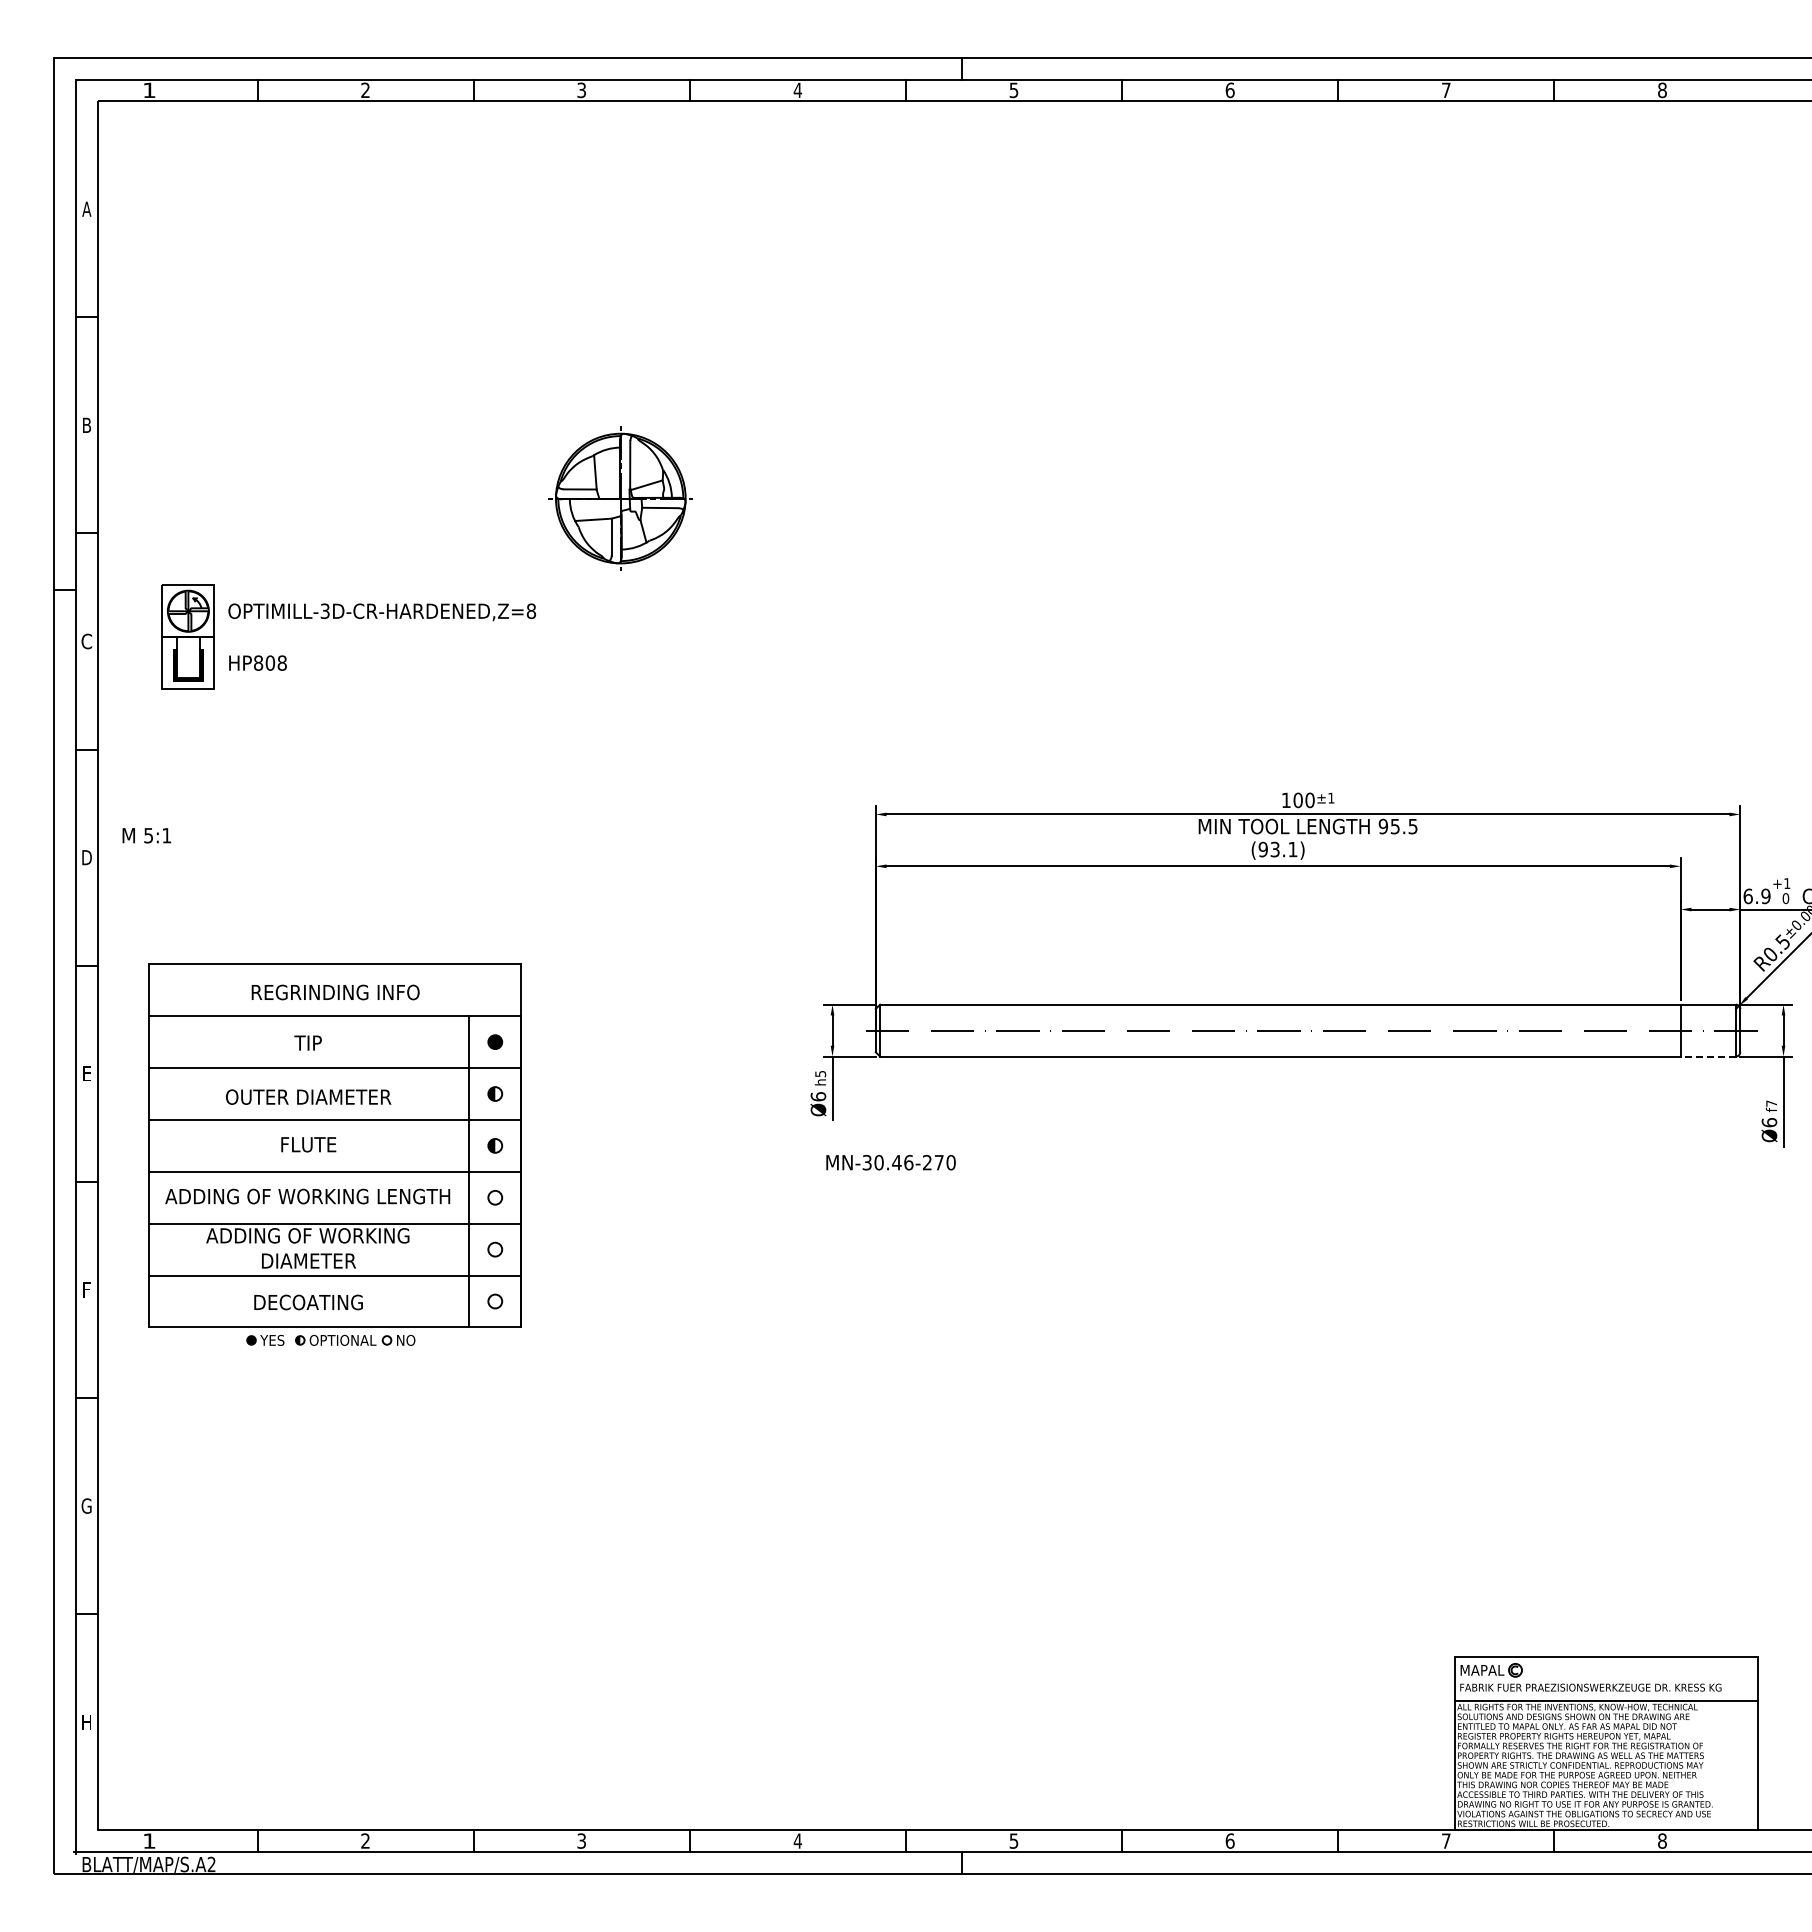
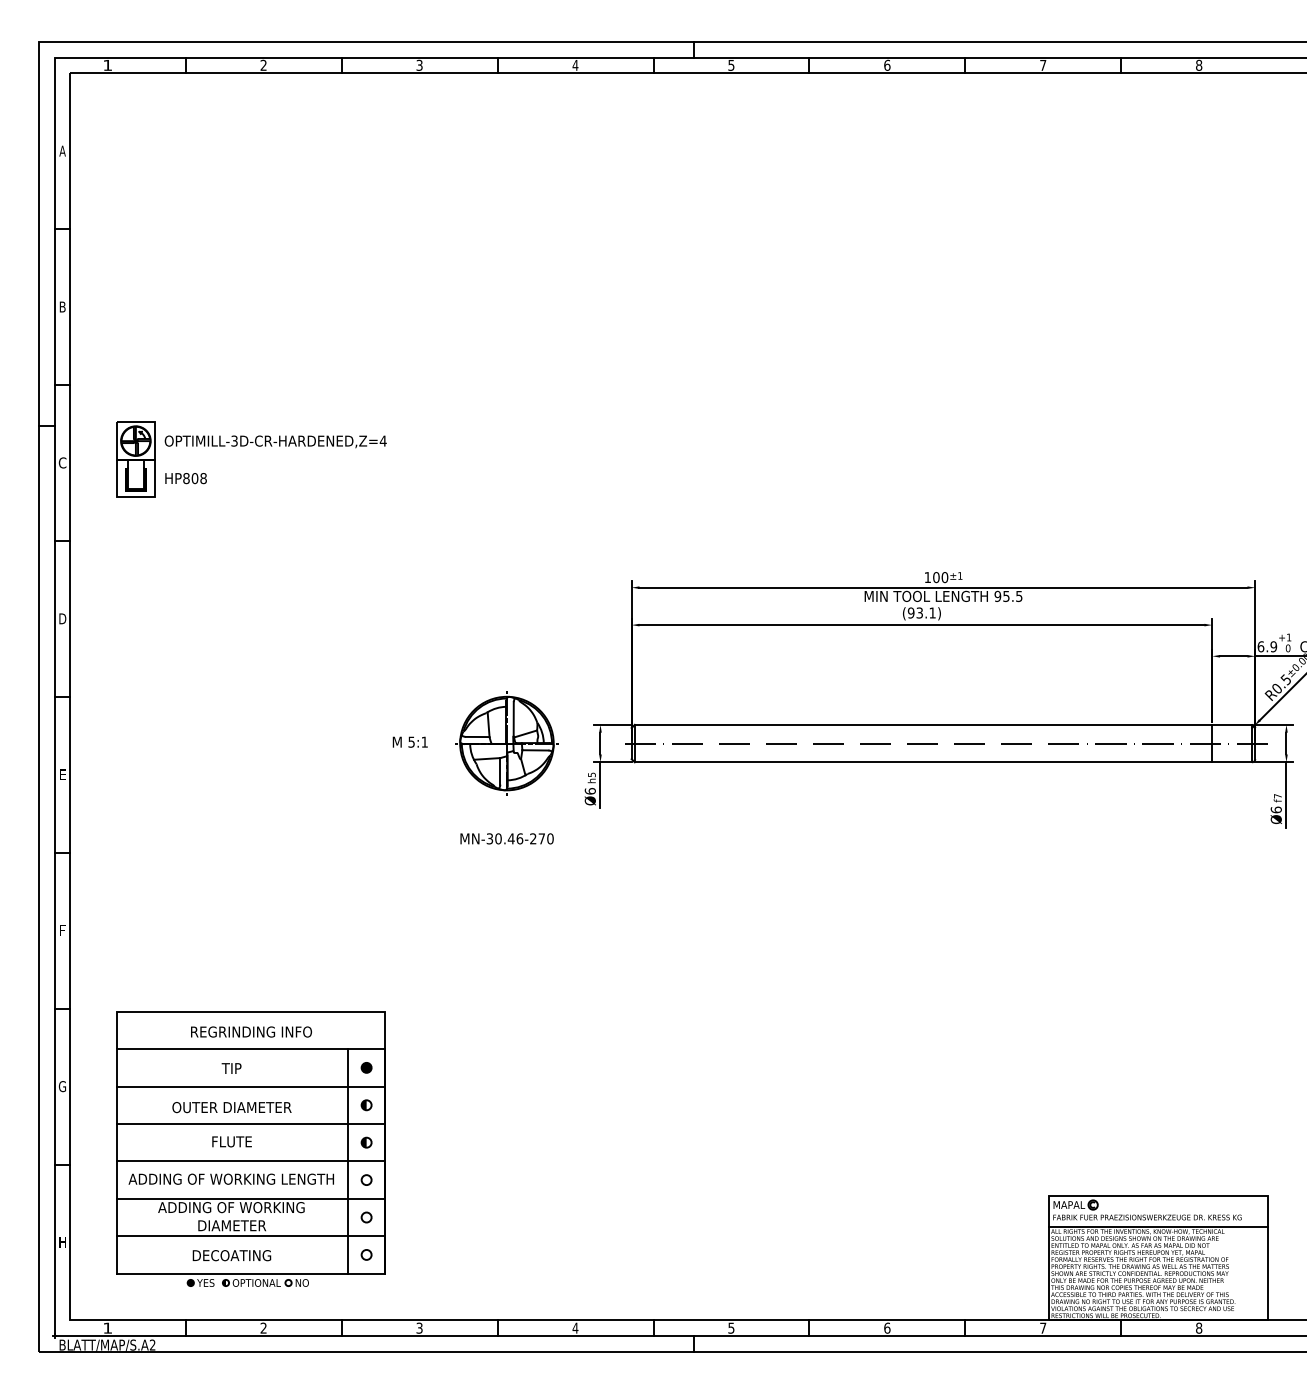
part: (620, 498) -> (506, 743), moved
text: (531, 611) -> (383, 441), OPTIMILL-3D-CR-HARDENED,Z=8 -> OPTIMILL-3D-CR-HARDENED,Z=4
text: (146, 835) -> (410, 742), moved
line: (1708, 1056) -> (1232, 762), dashed -> solid
part: (334, 1154) -> (250, 1148), moved
text: (890, 1162) -> (506, 838), moved

